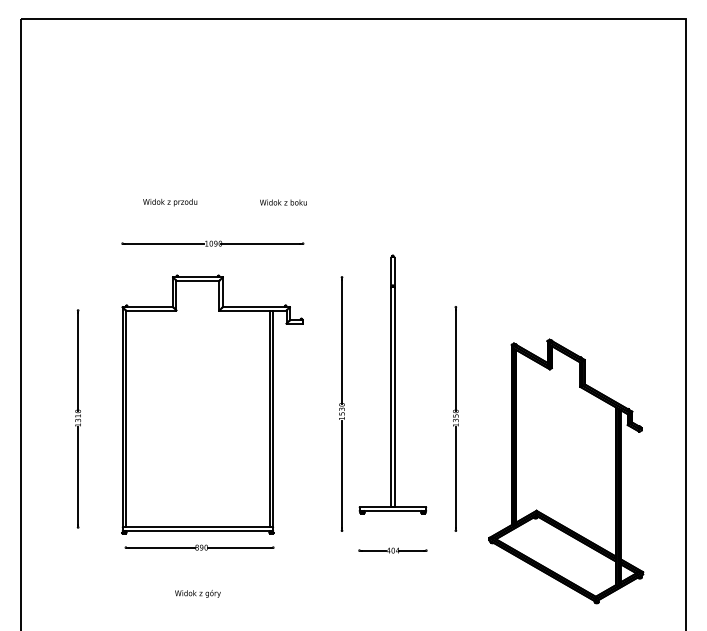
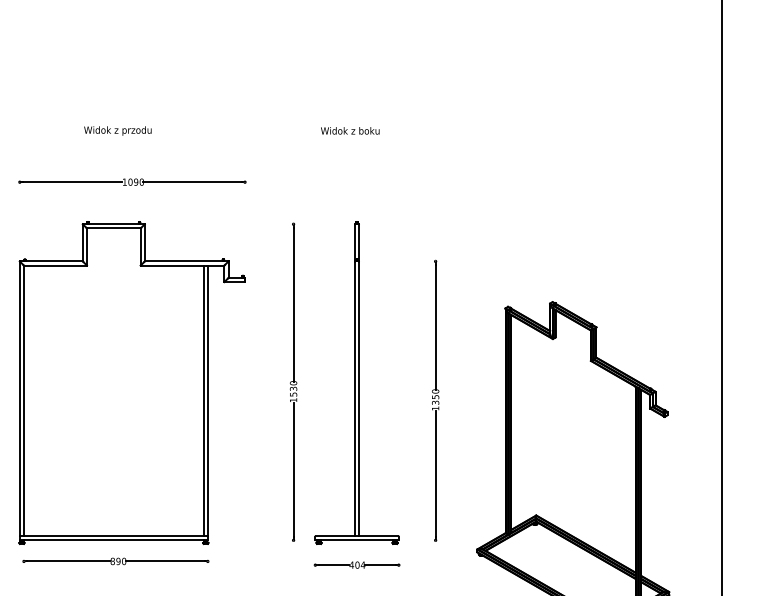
text: (170, 202) -> (118, 130), moved
text: (283, 202) -> (350, 130), moved
part: (392, 384) -> (356, 382), moved

